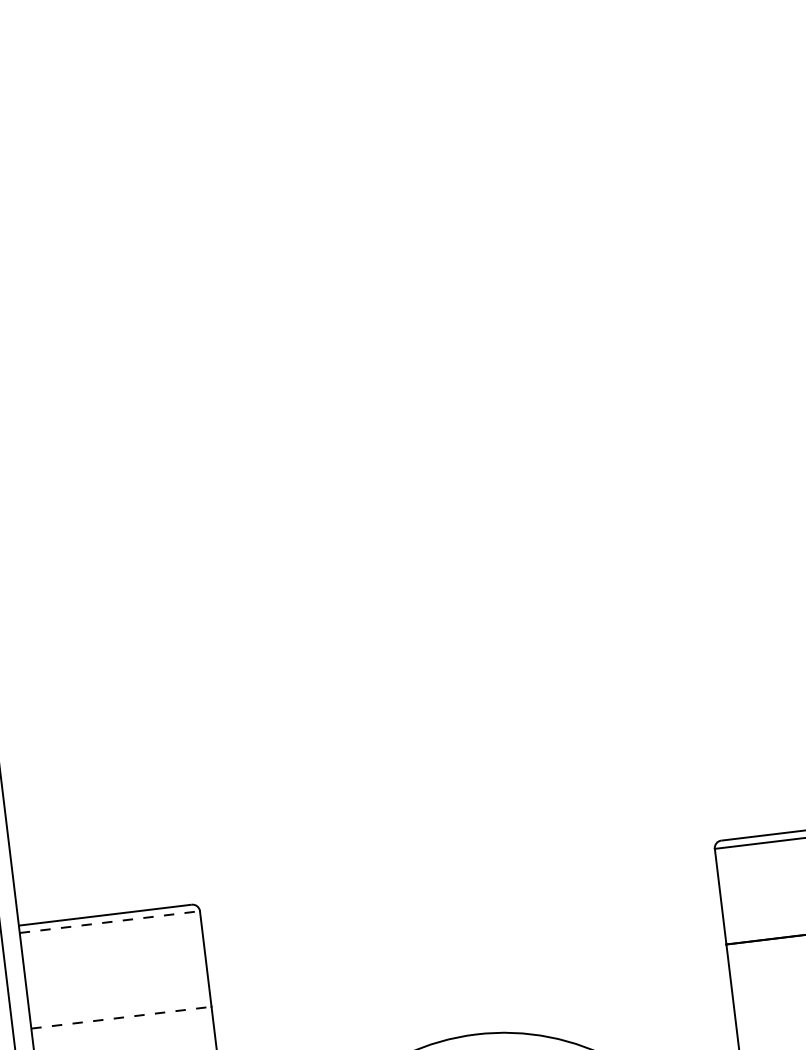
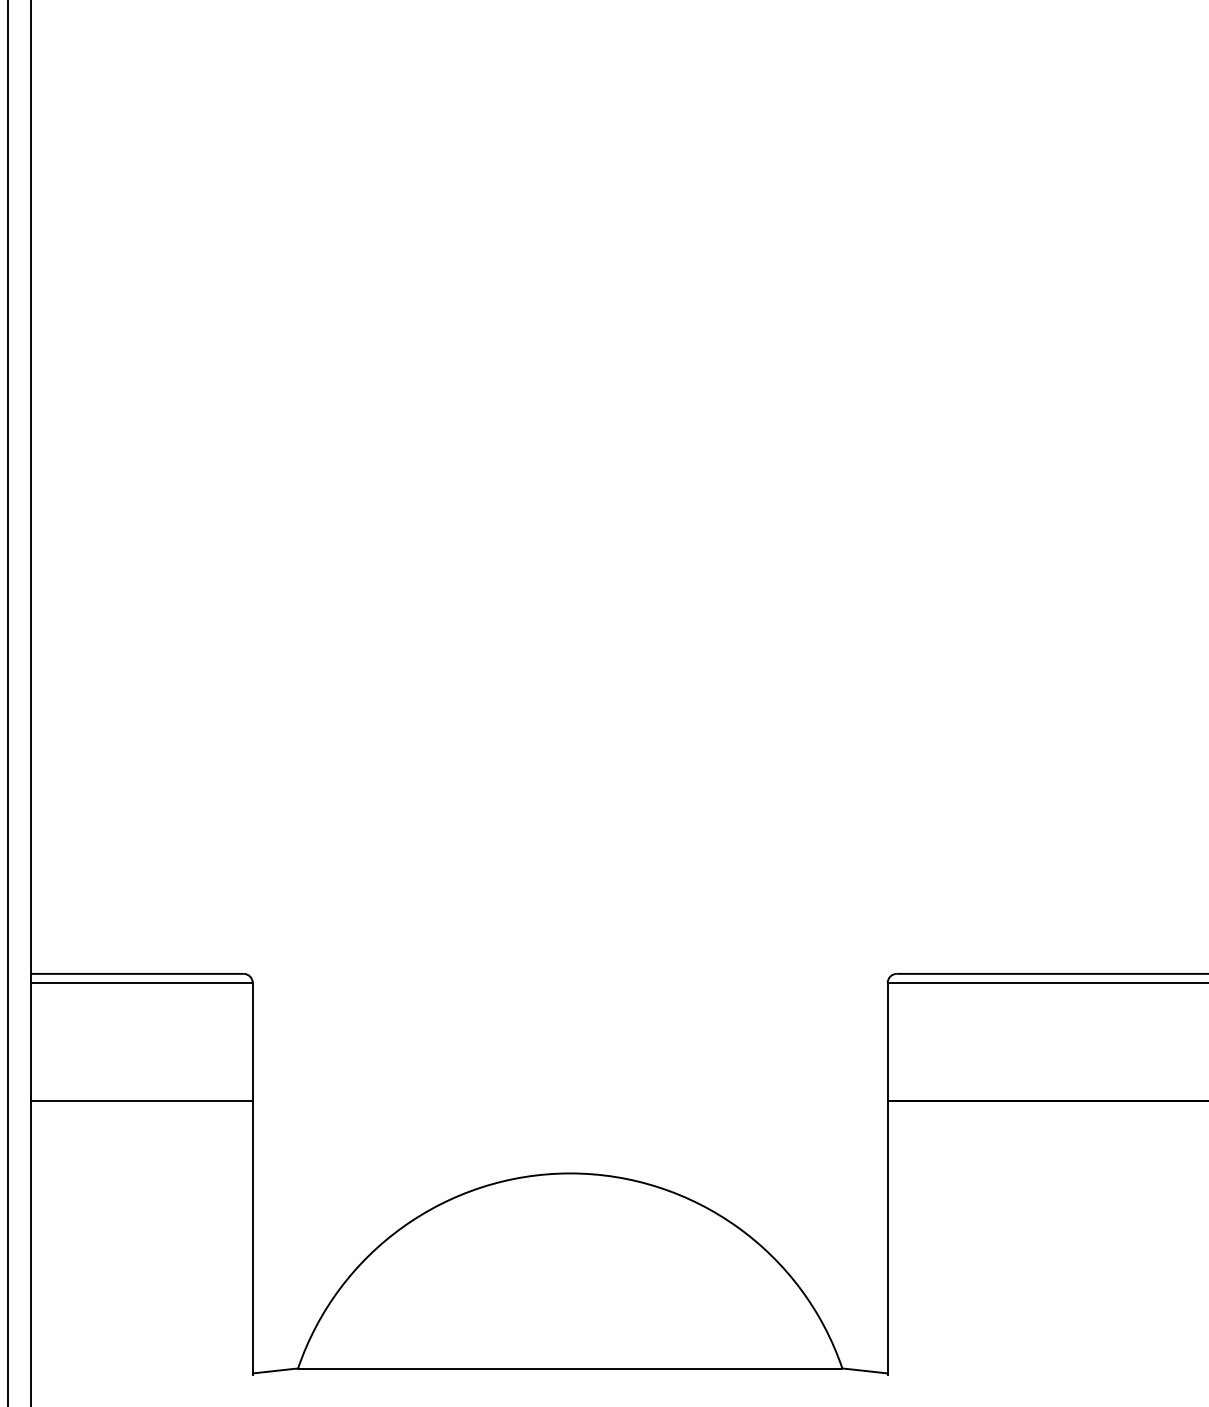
line: (110, 921) -> (142, 982), dashed -> solid
line: (122, 1017) -> (142, 1100), dashed -> solid

